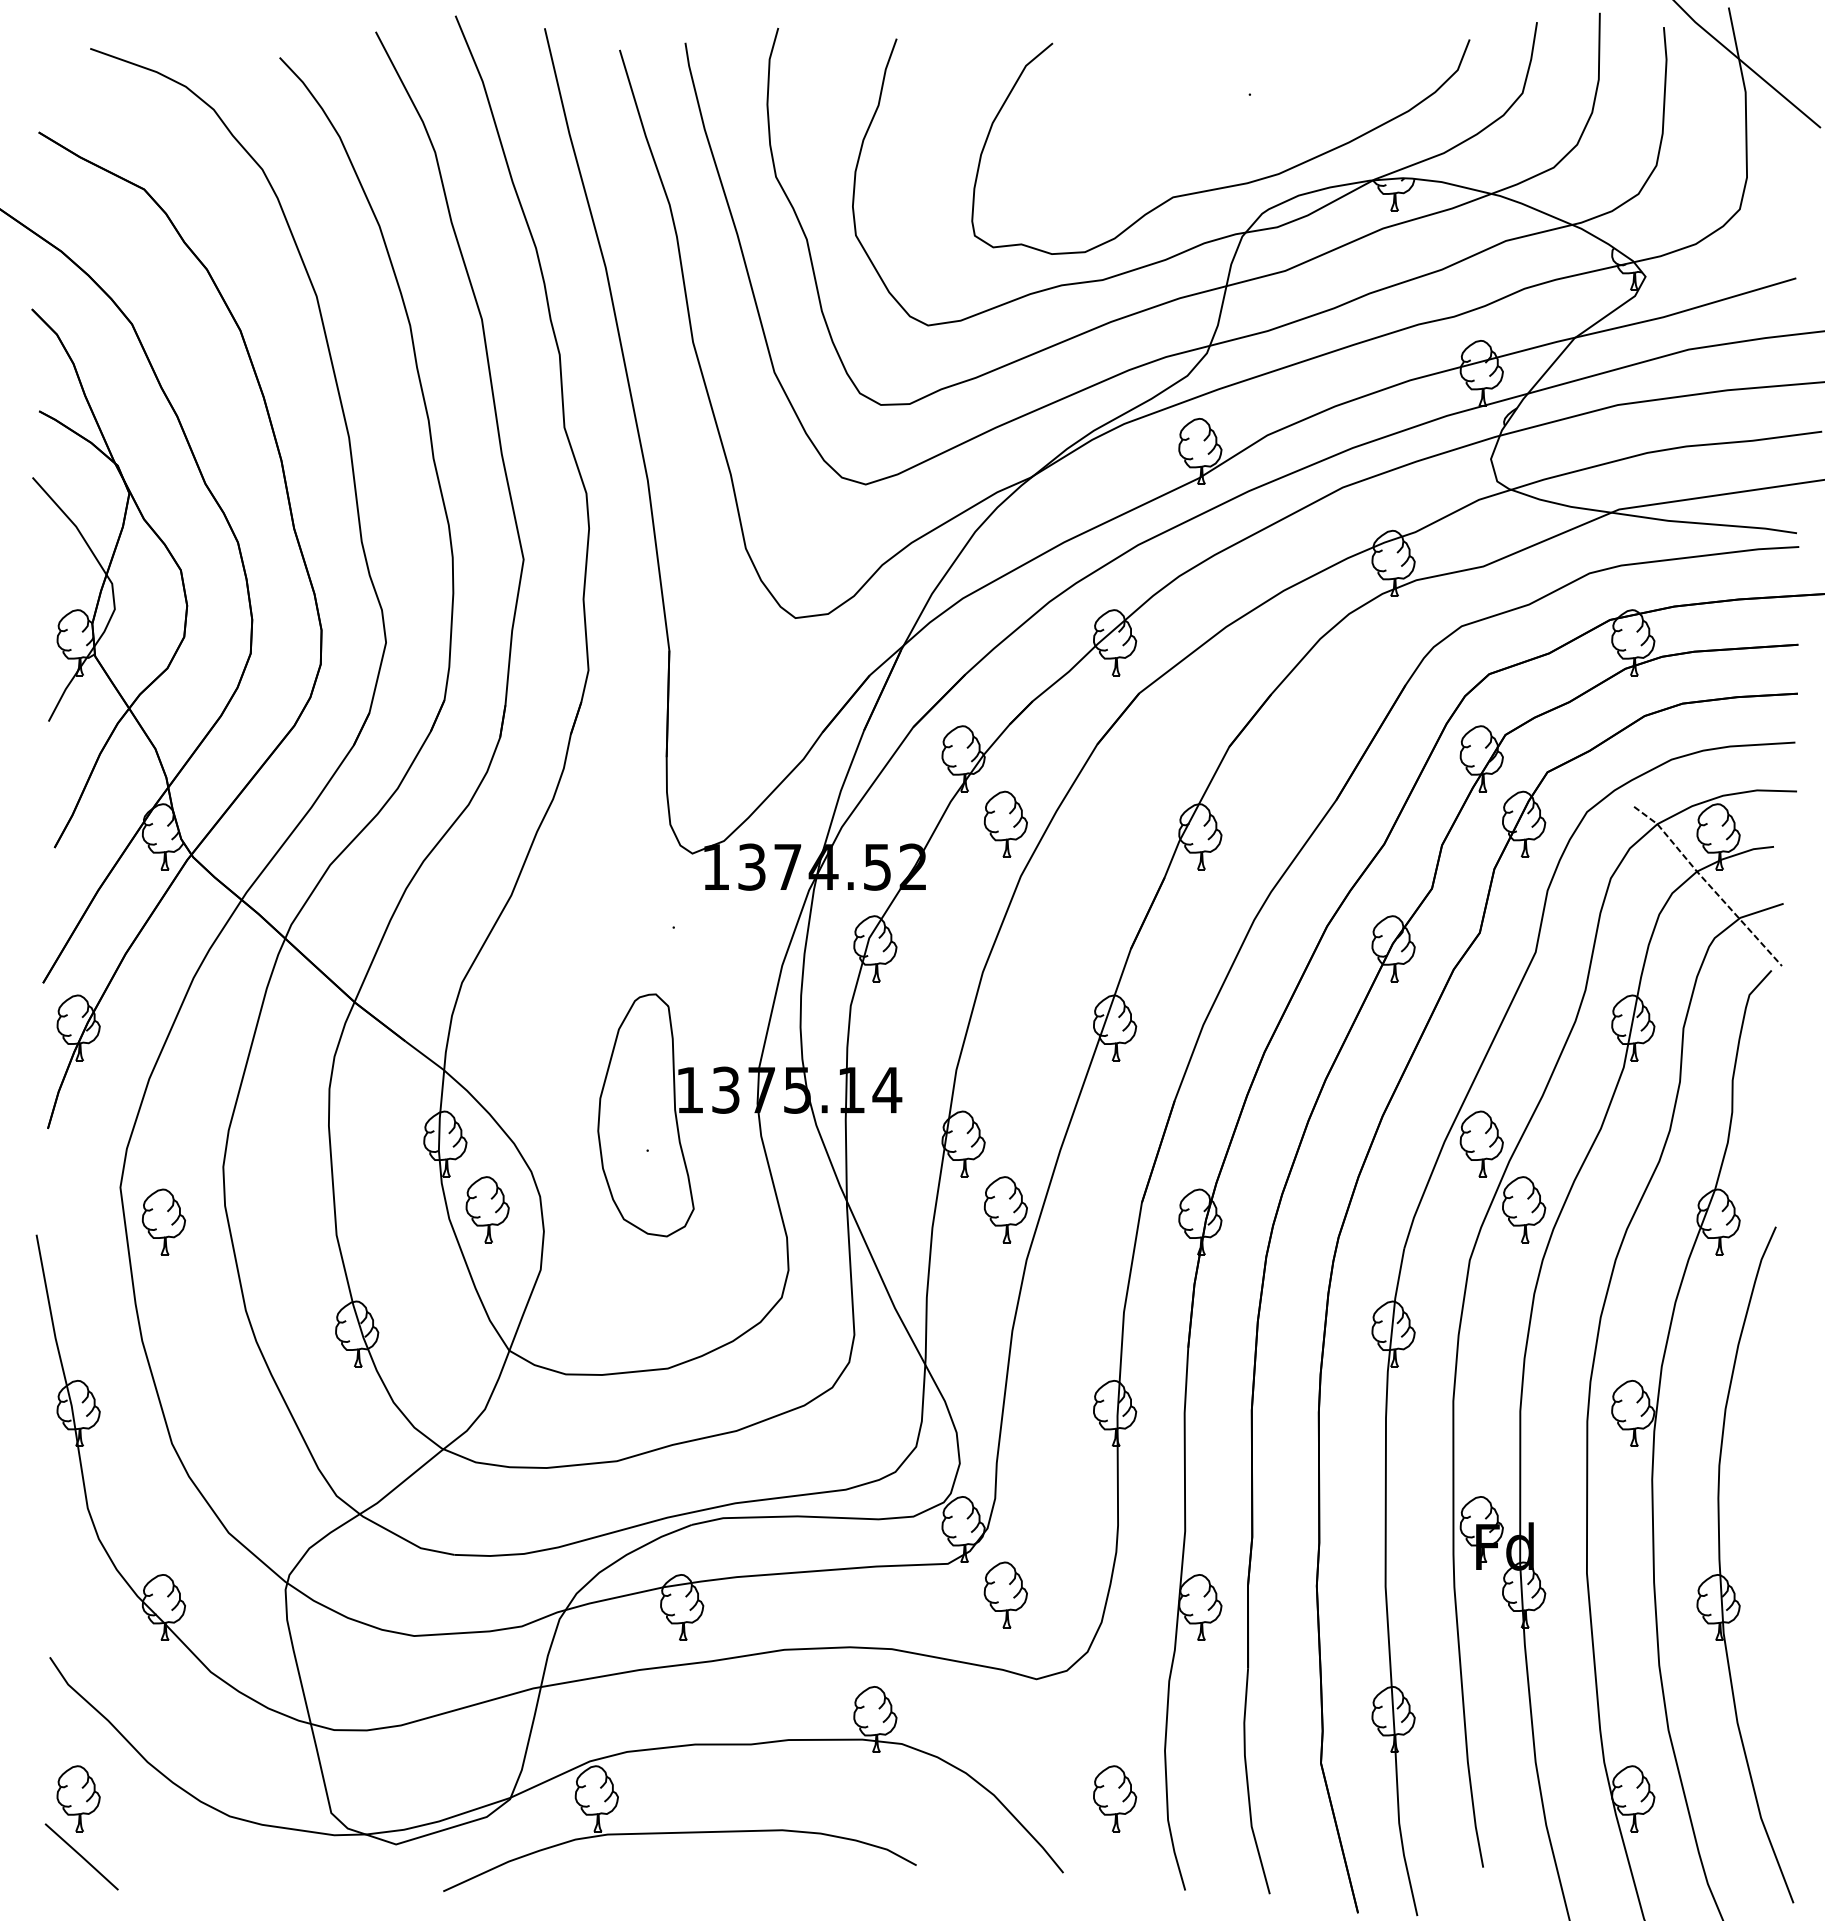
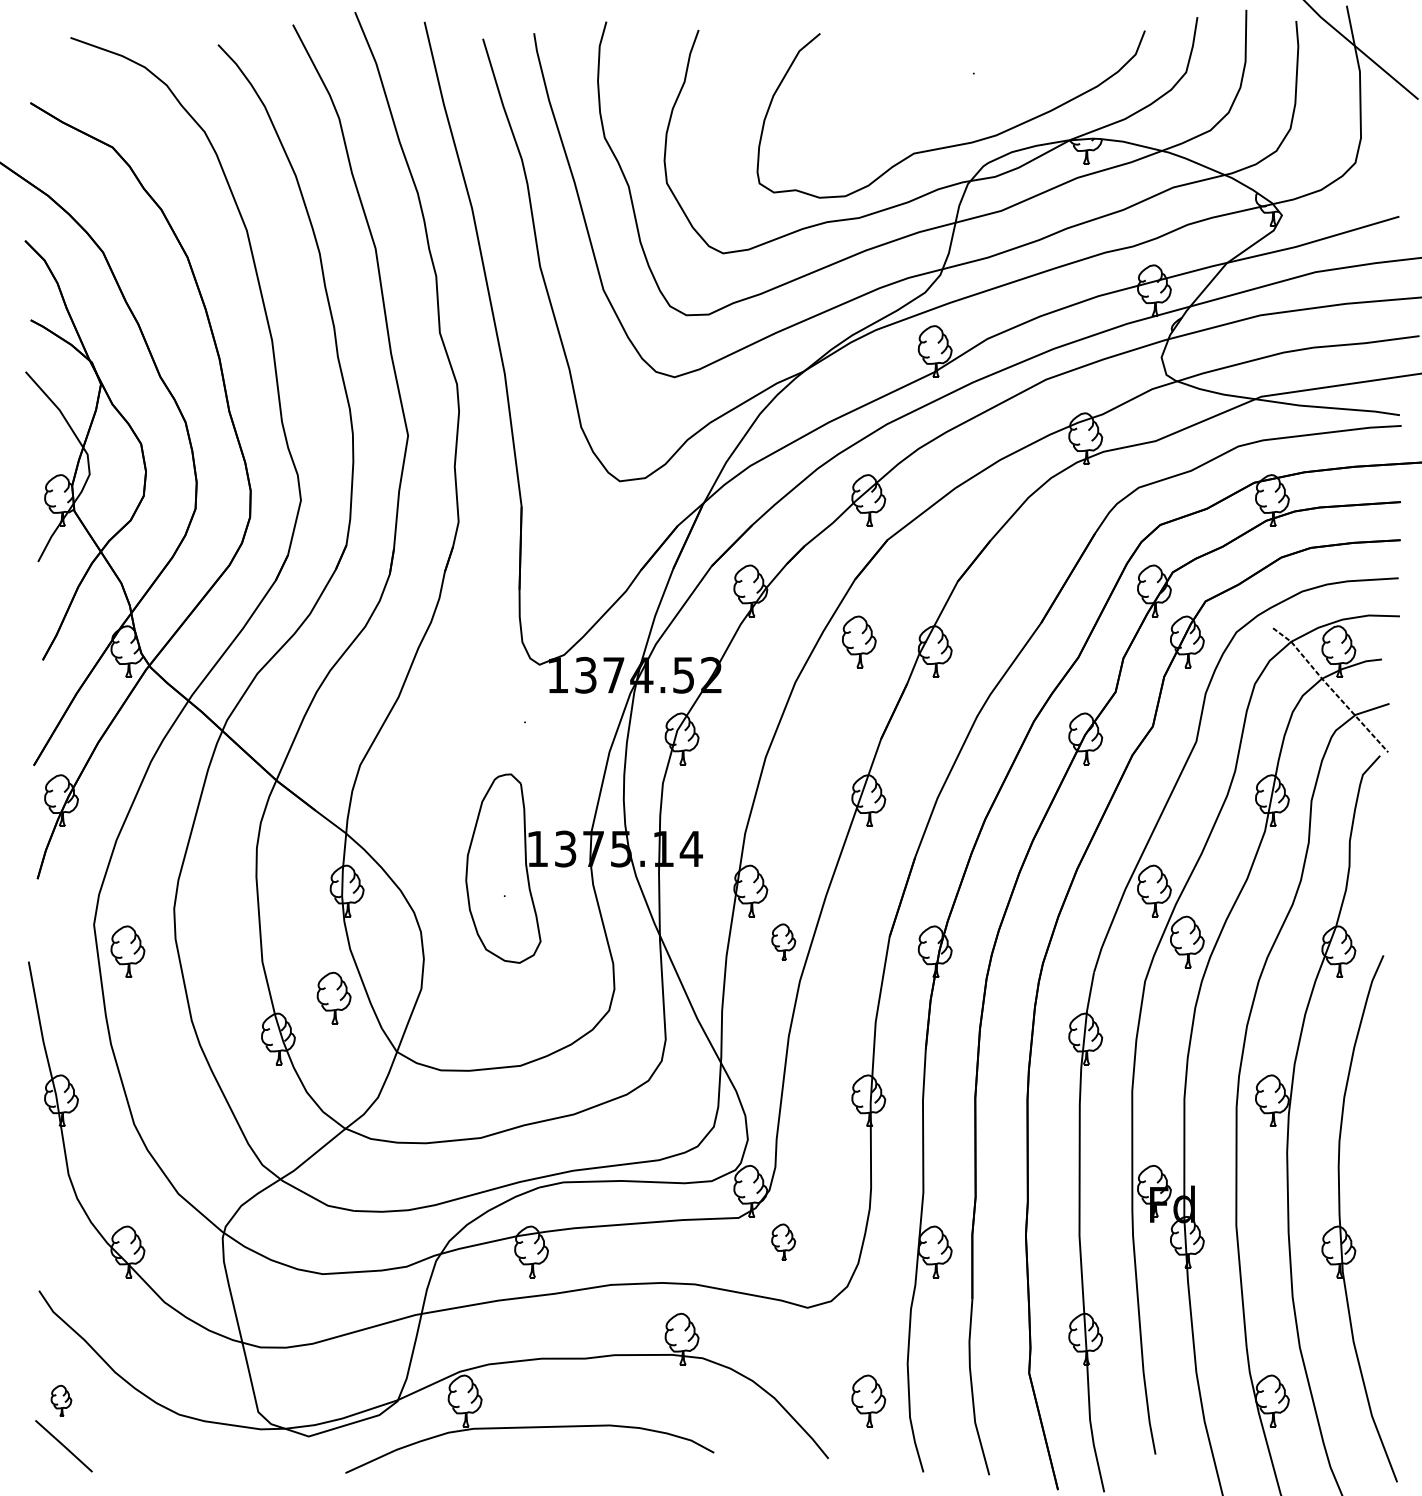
part: (1005, 823) -> (858, 641), moved
part: (487, 1209) -> (334, 998), moved
part: (1005, 1209) -> (783, 941), size x0.7
part: (1005, 1594) -> (783, 1241), size x0.7
part: (78, 1798) -> (61, 1400), size x0.6

